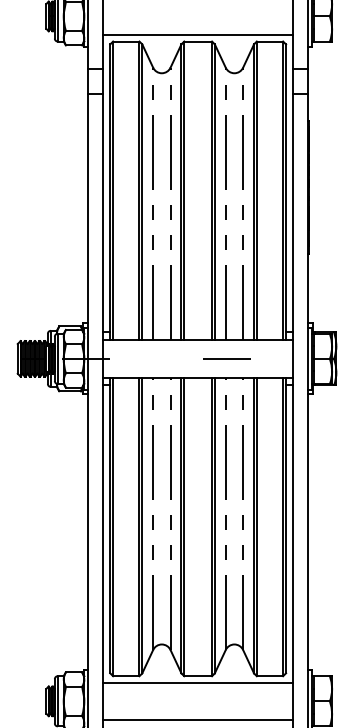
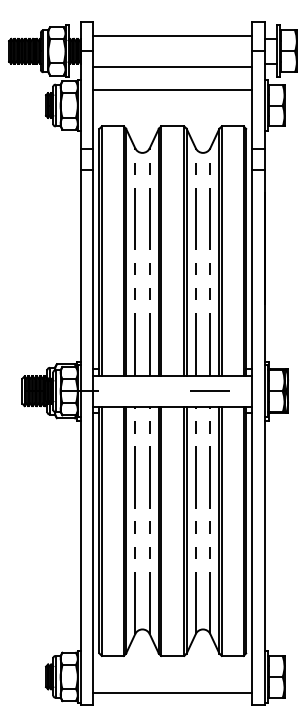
line: (197, 35) -> (172, 121), removed
line: (226, 358) -> (209, 390), moved
line: (197, 682) -> (172, 661), removed

